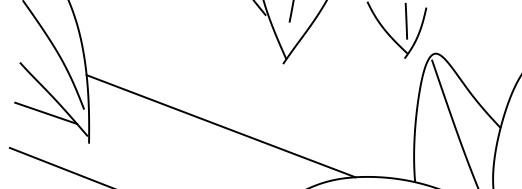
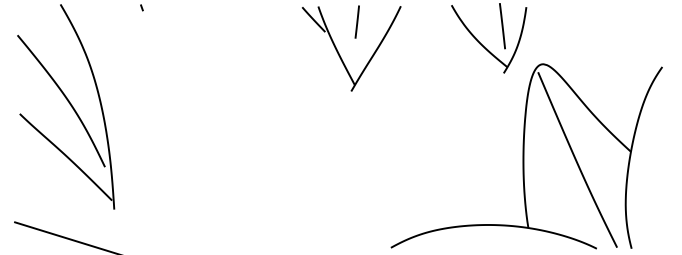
line: (46, 112) -> (57, 174), removed
line: (220, 126) -> (278, 175), removed

